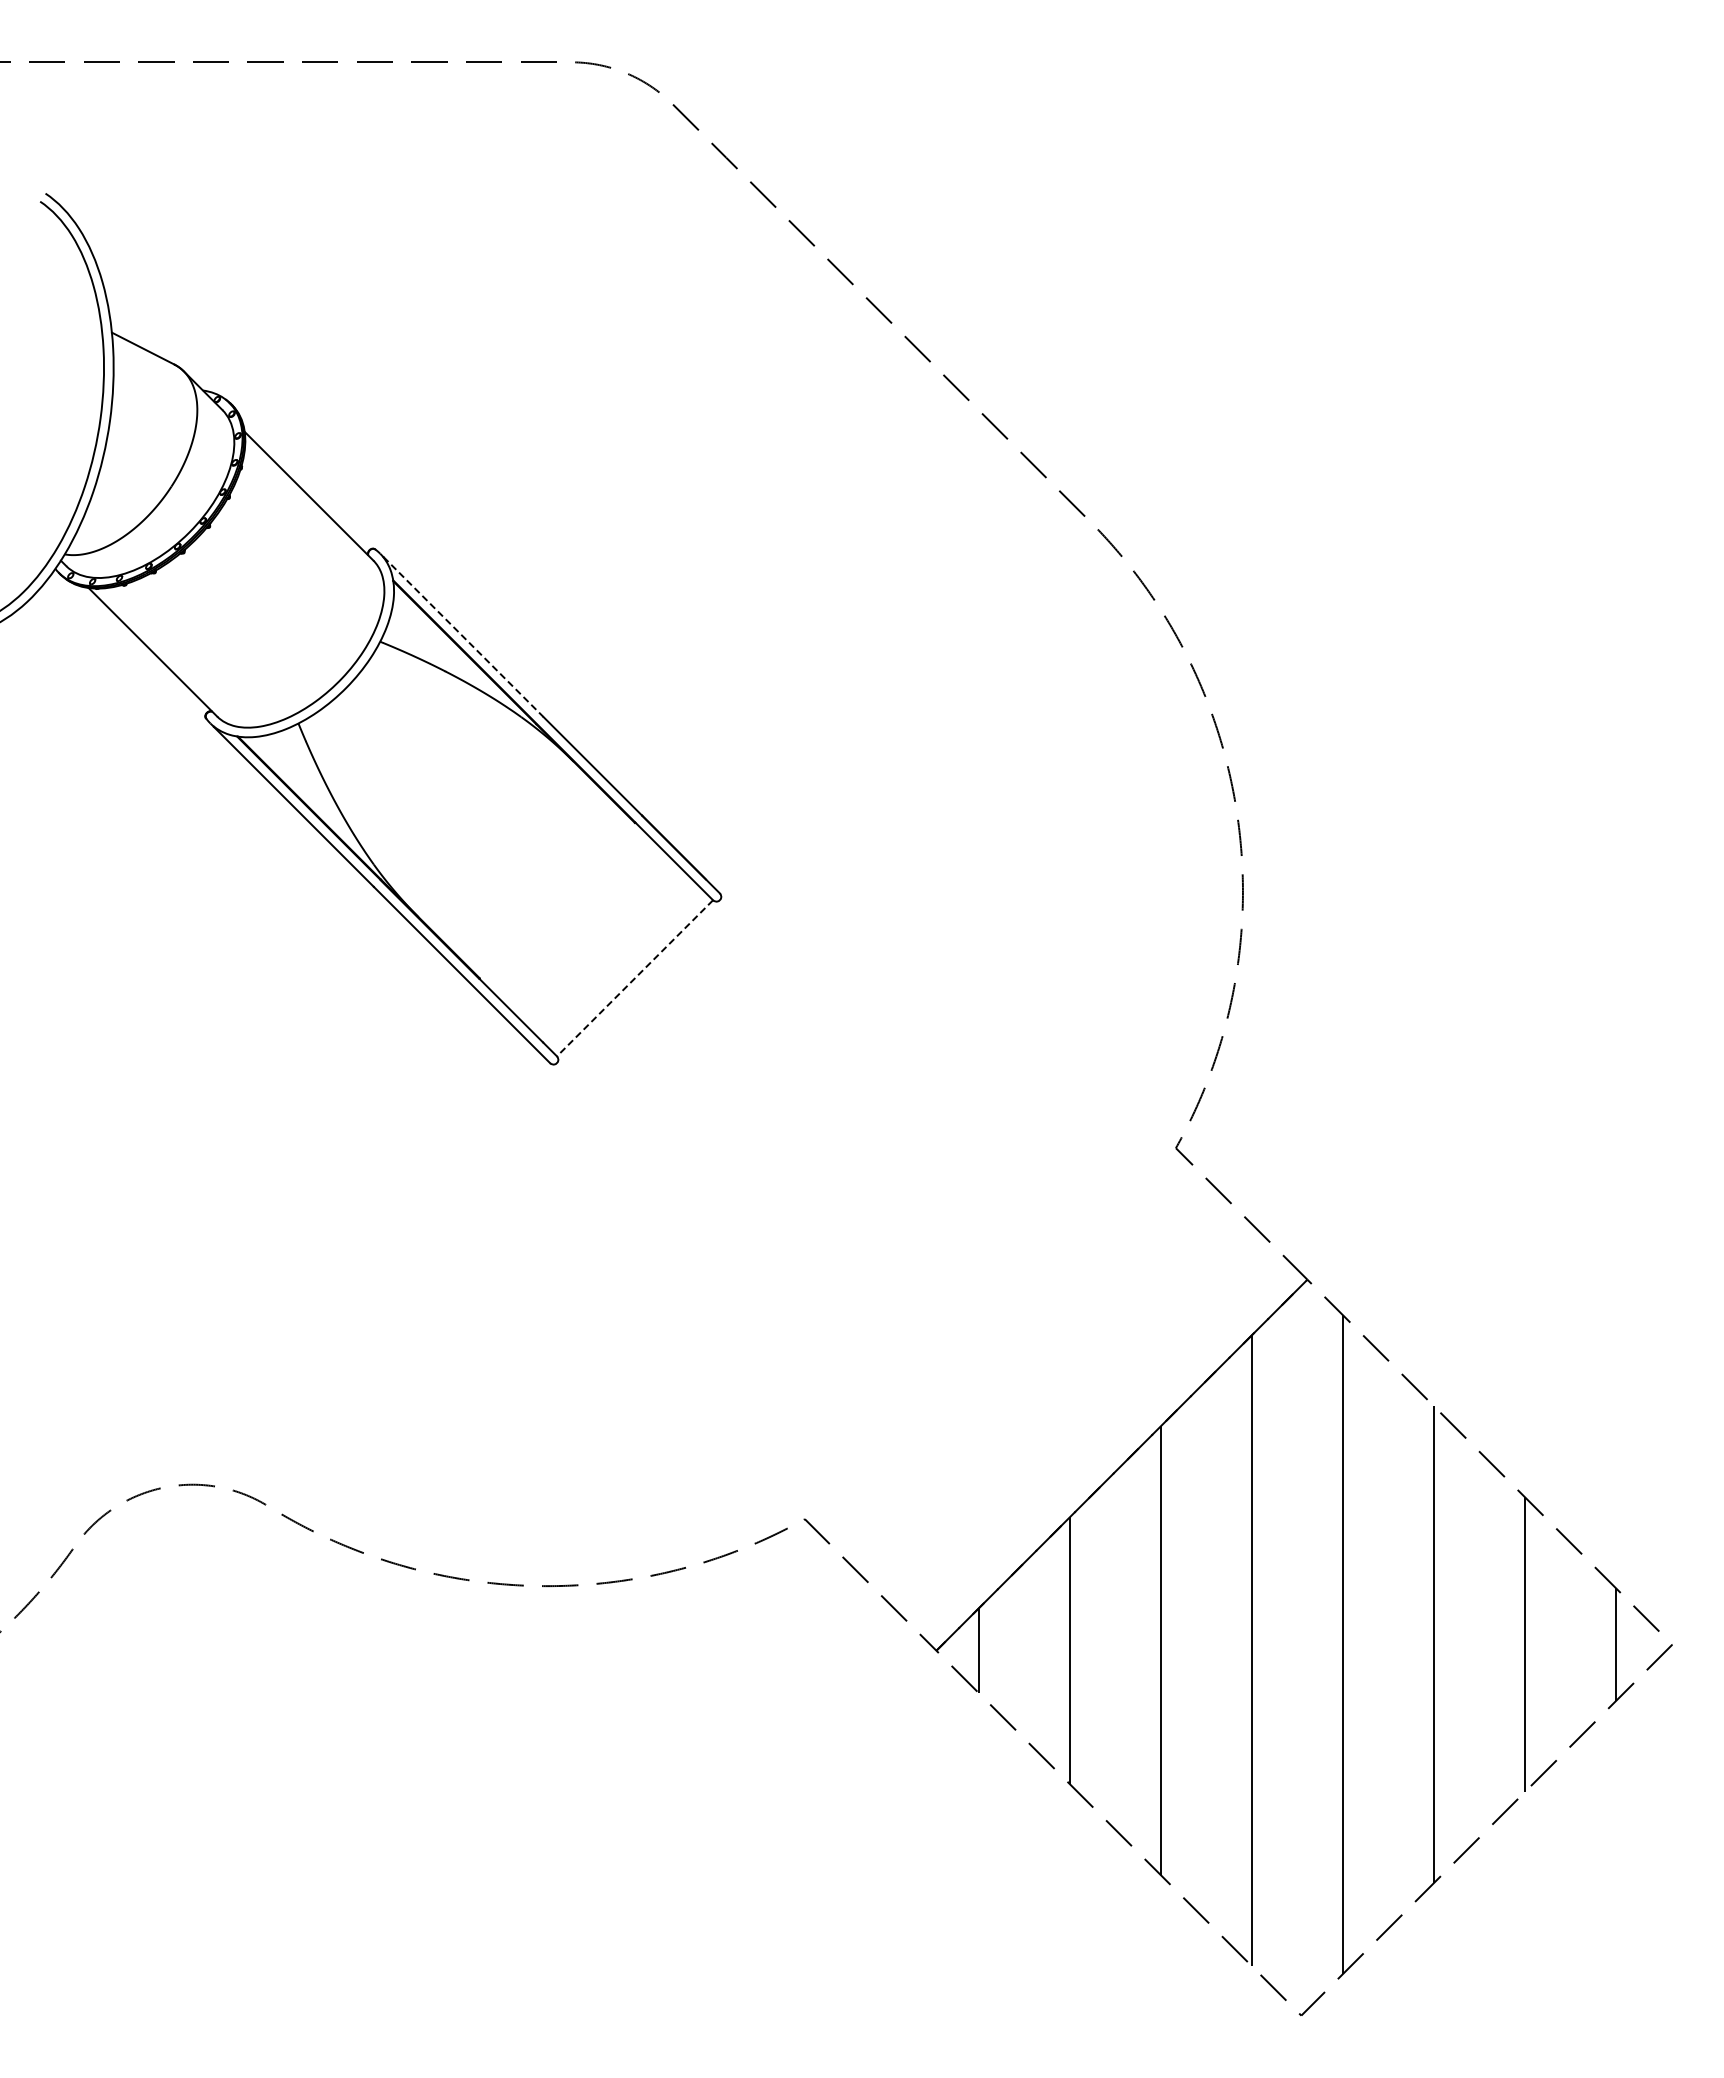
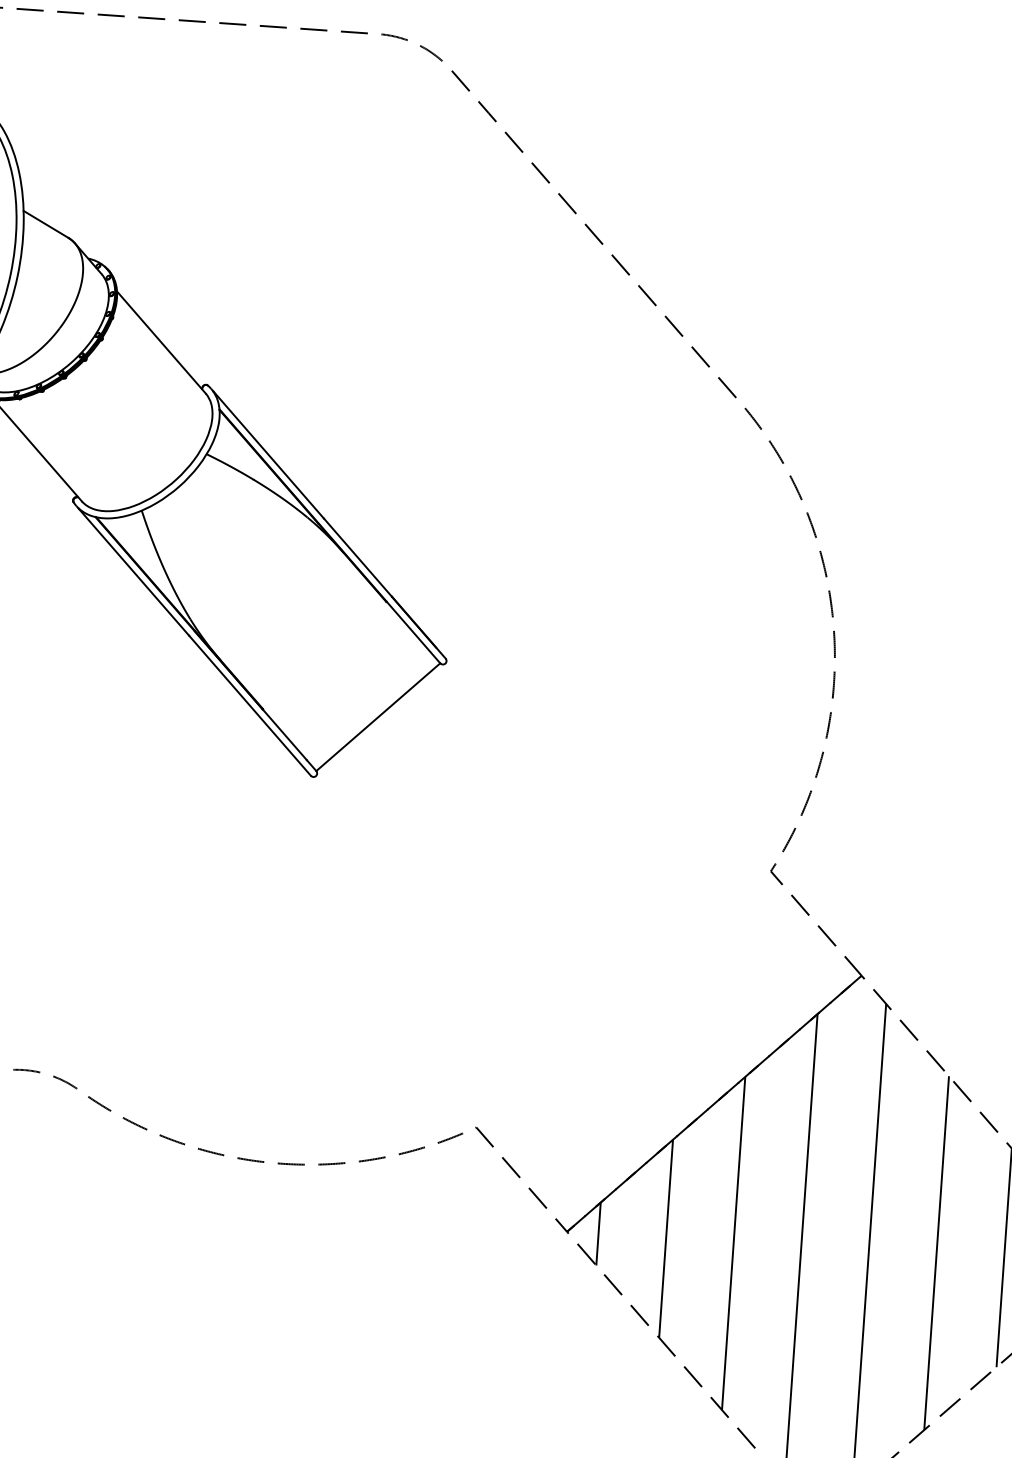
line: (463, 637) -> (268, 455), dashed -> solid
line: (634, 978) -> (377, 717), dashed -> solid

